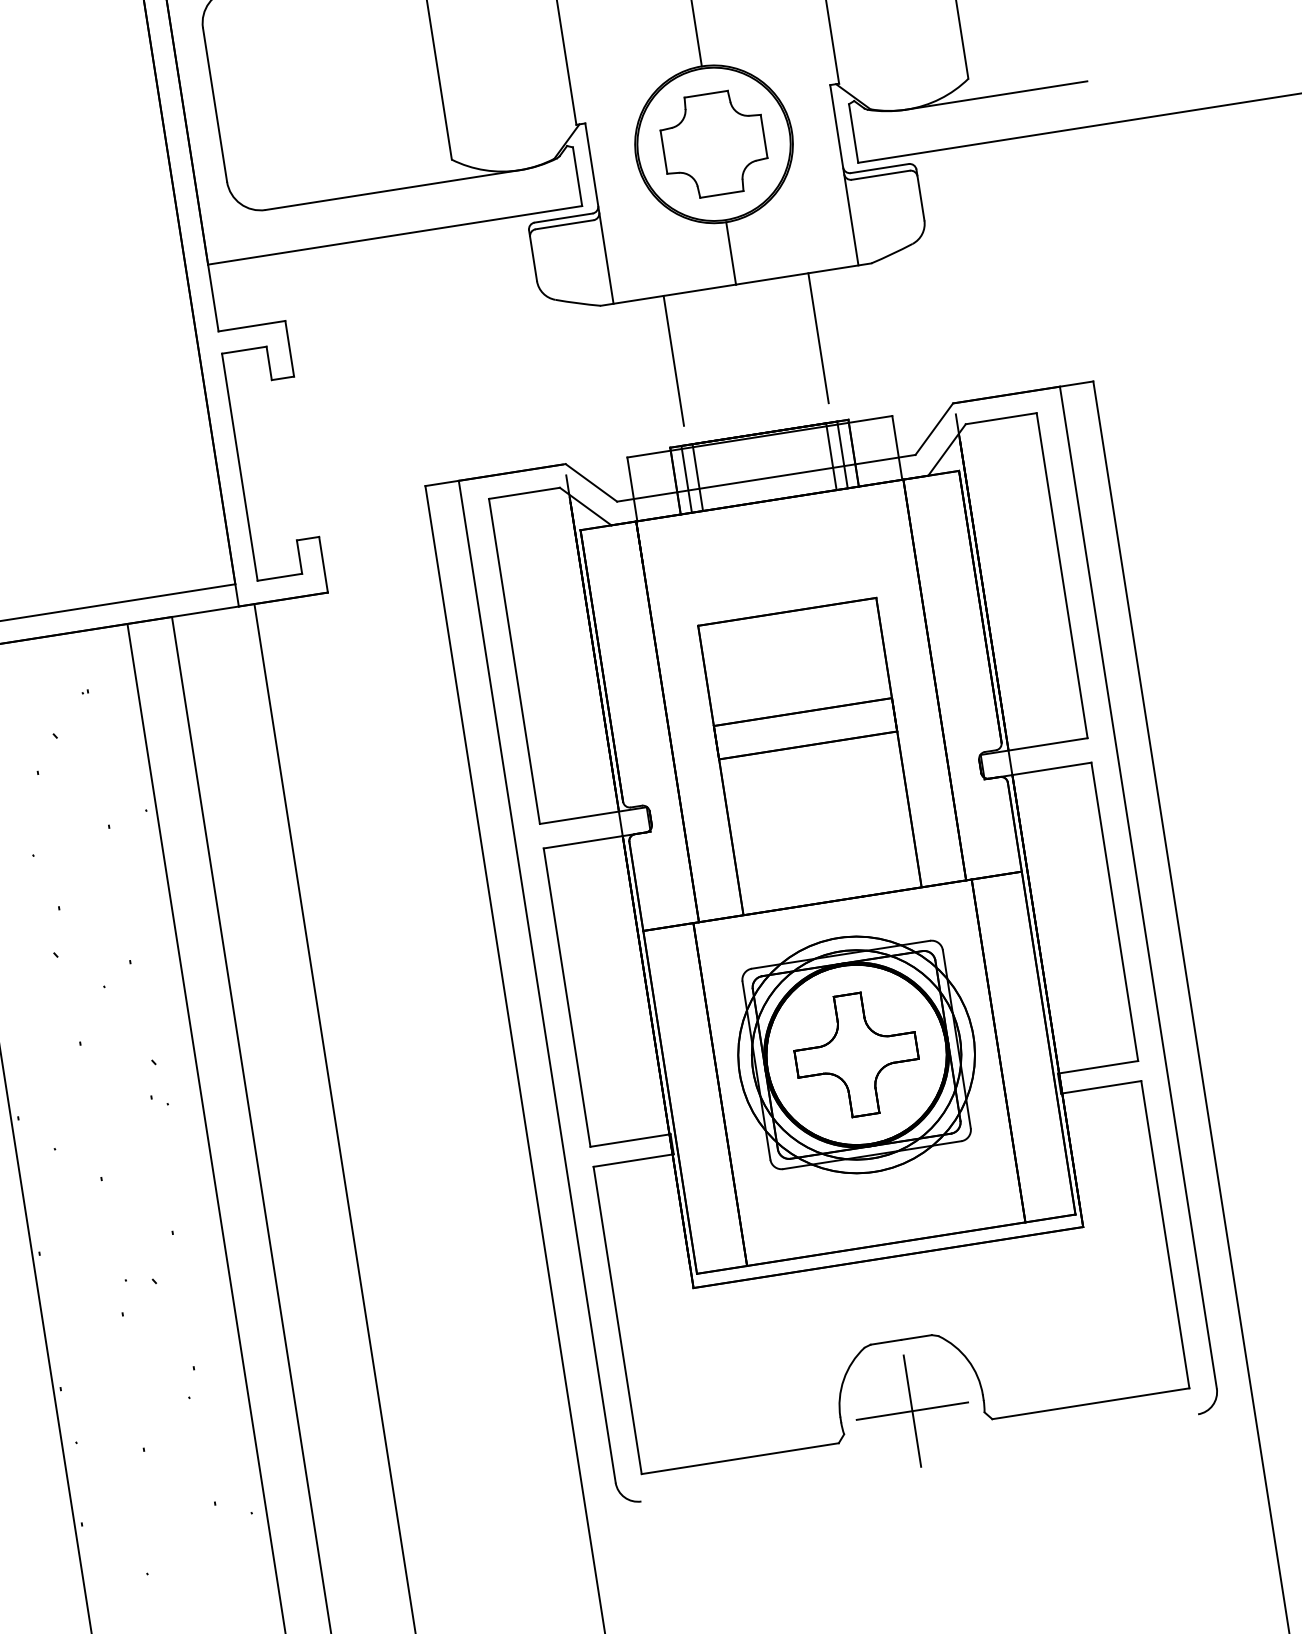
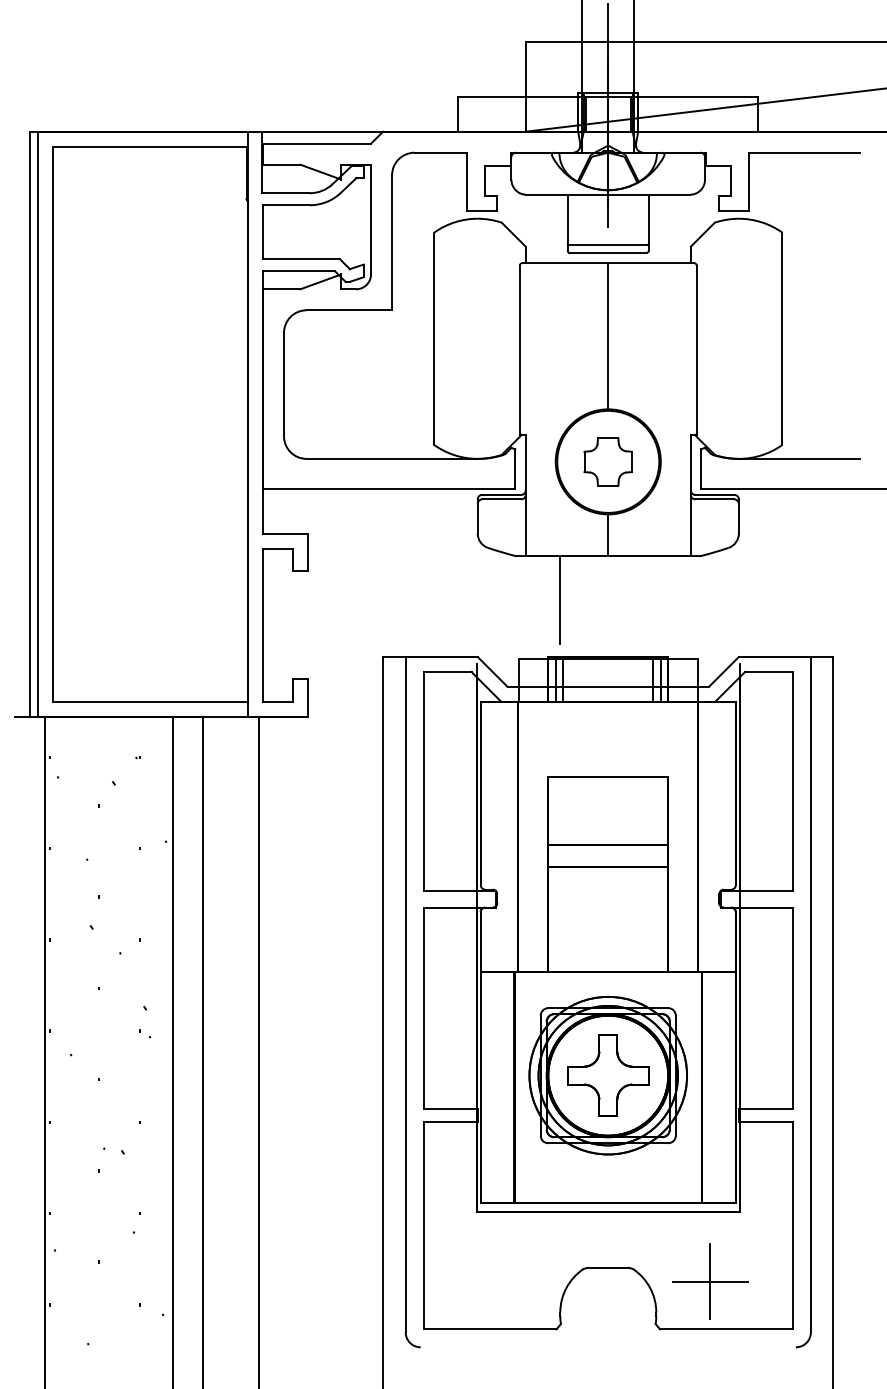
part: (712, 143) -> (607, 461), size x0.7
line: (819, 337) -> (657, 599), removed
part: (912, 1410) -> (710, 1281), moved

